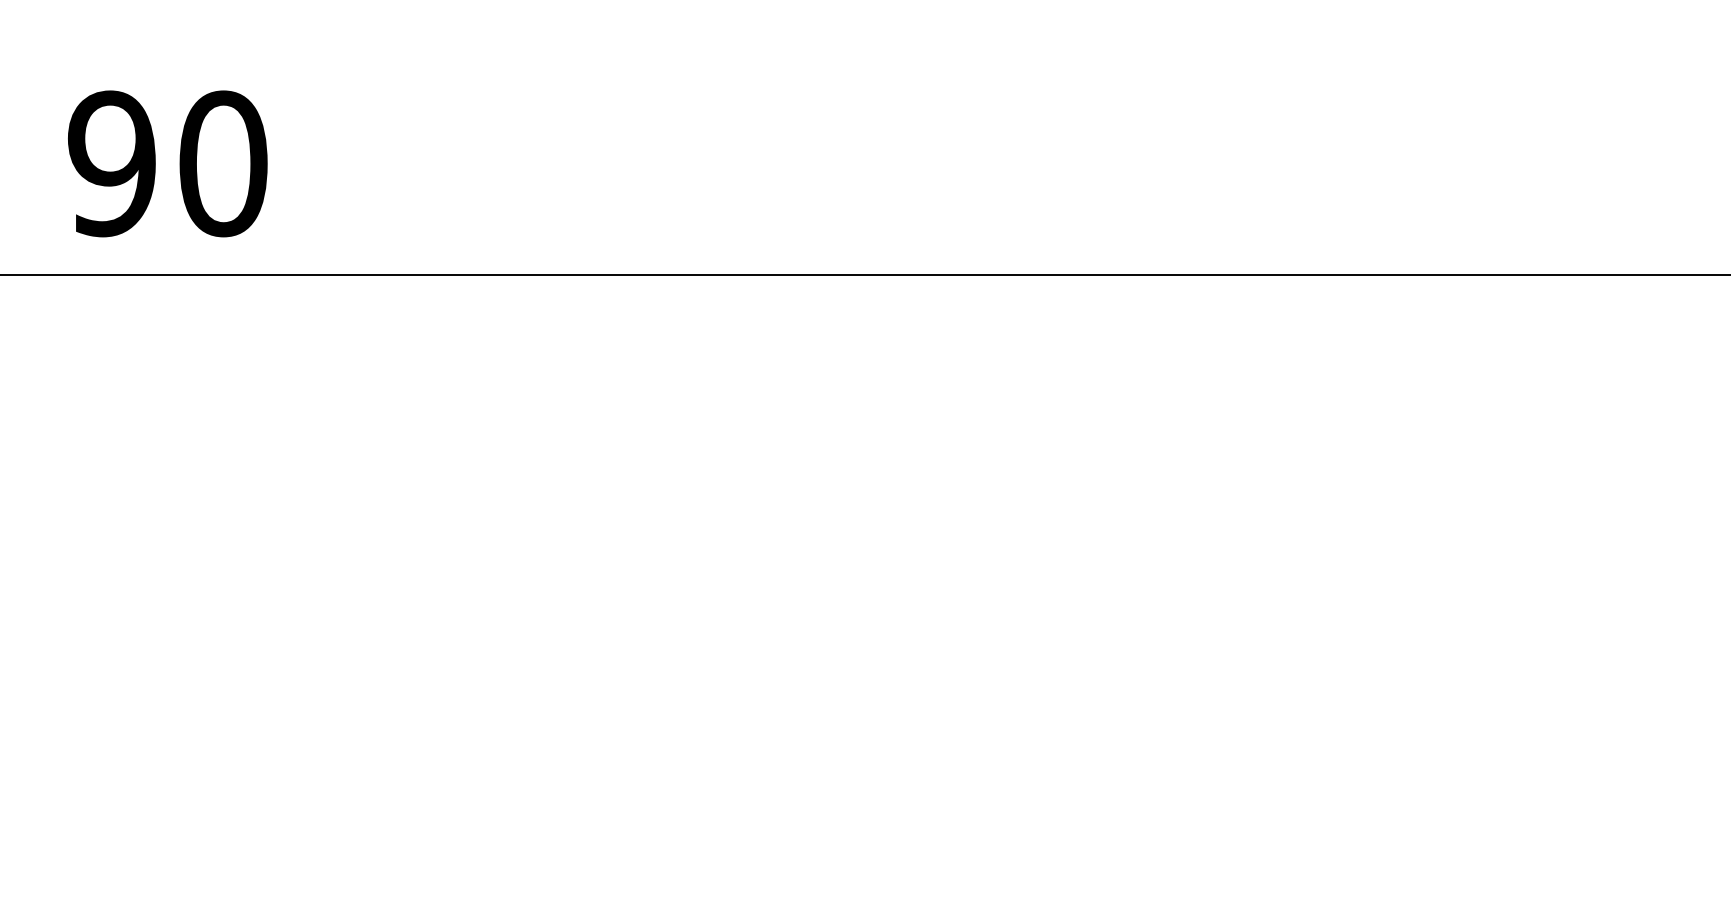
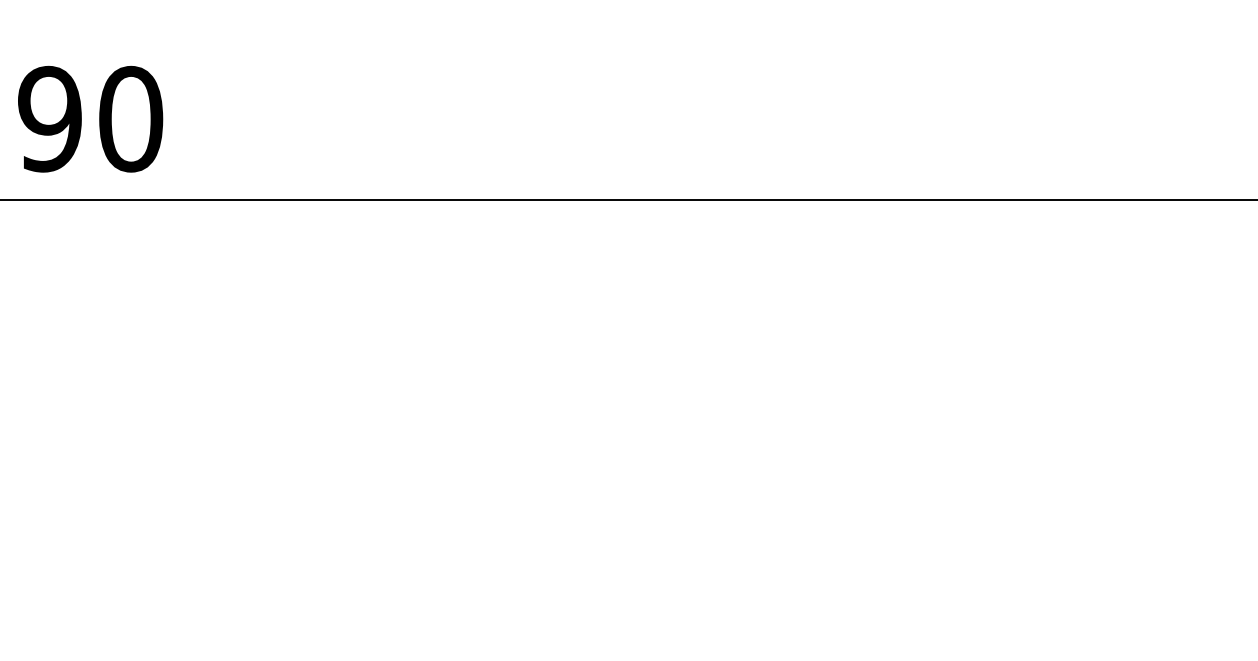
text: (167, 163) -> (90, 118), moved

